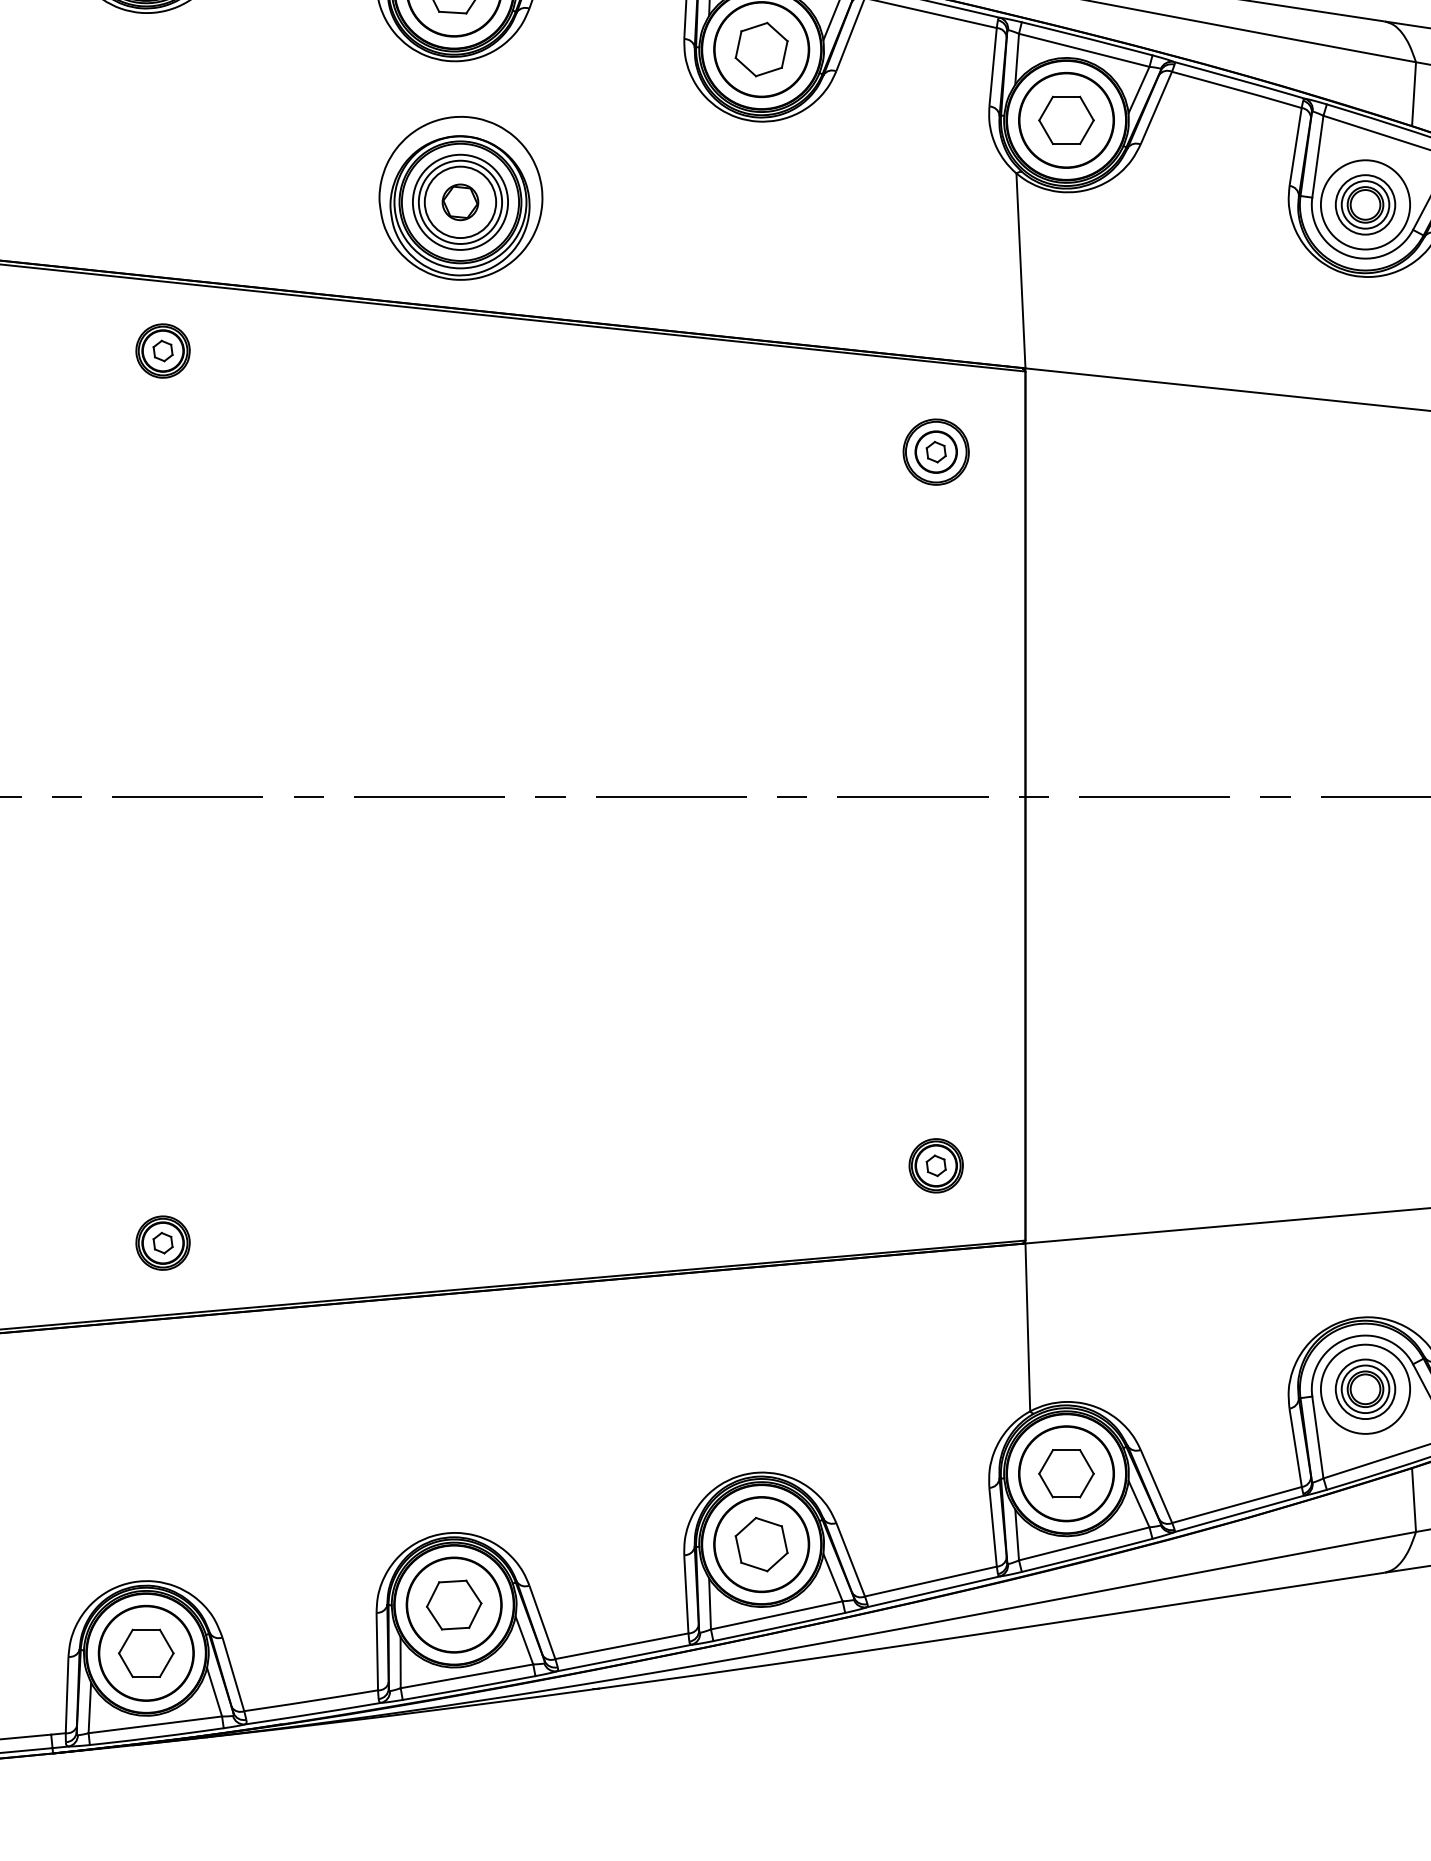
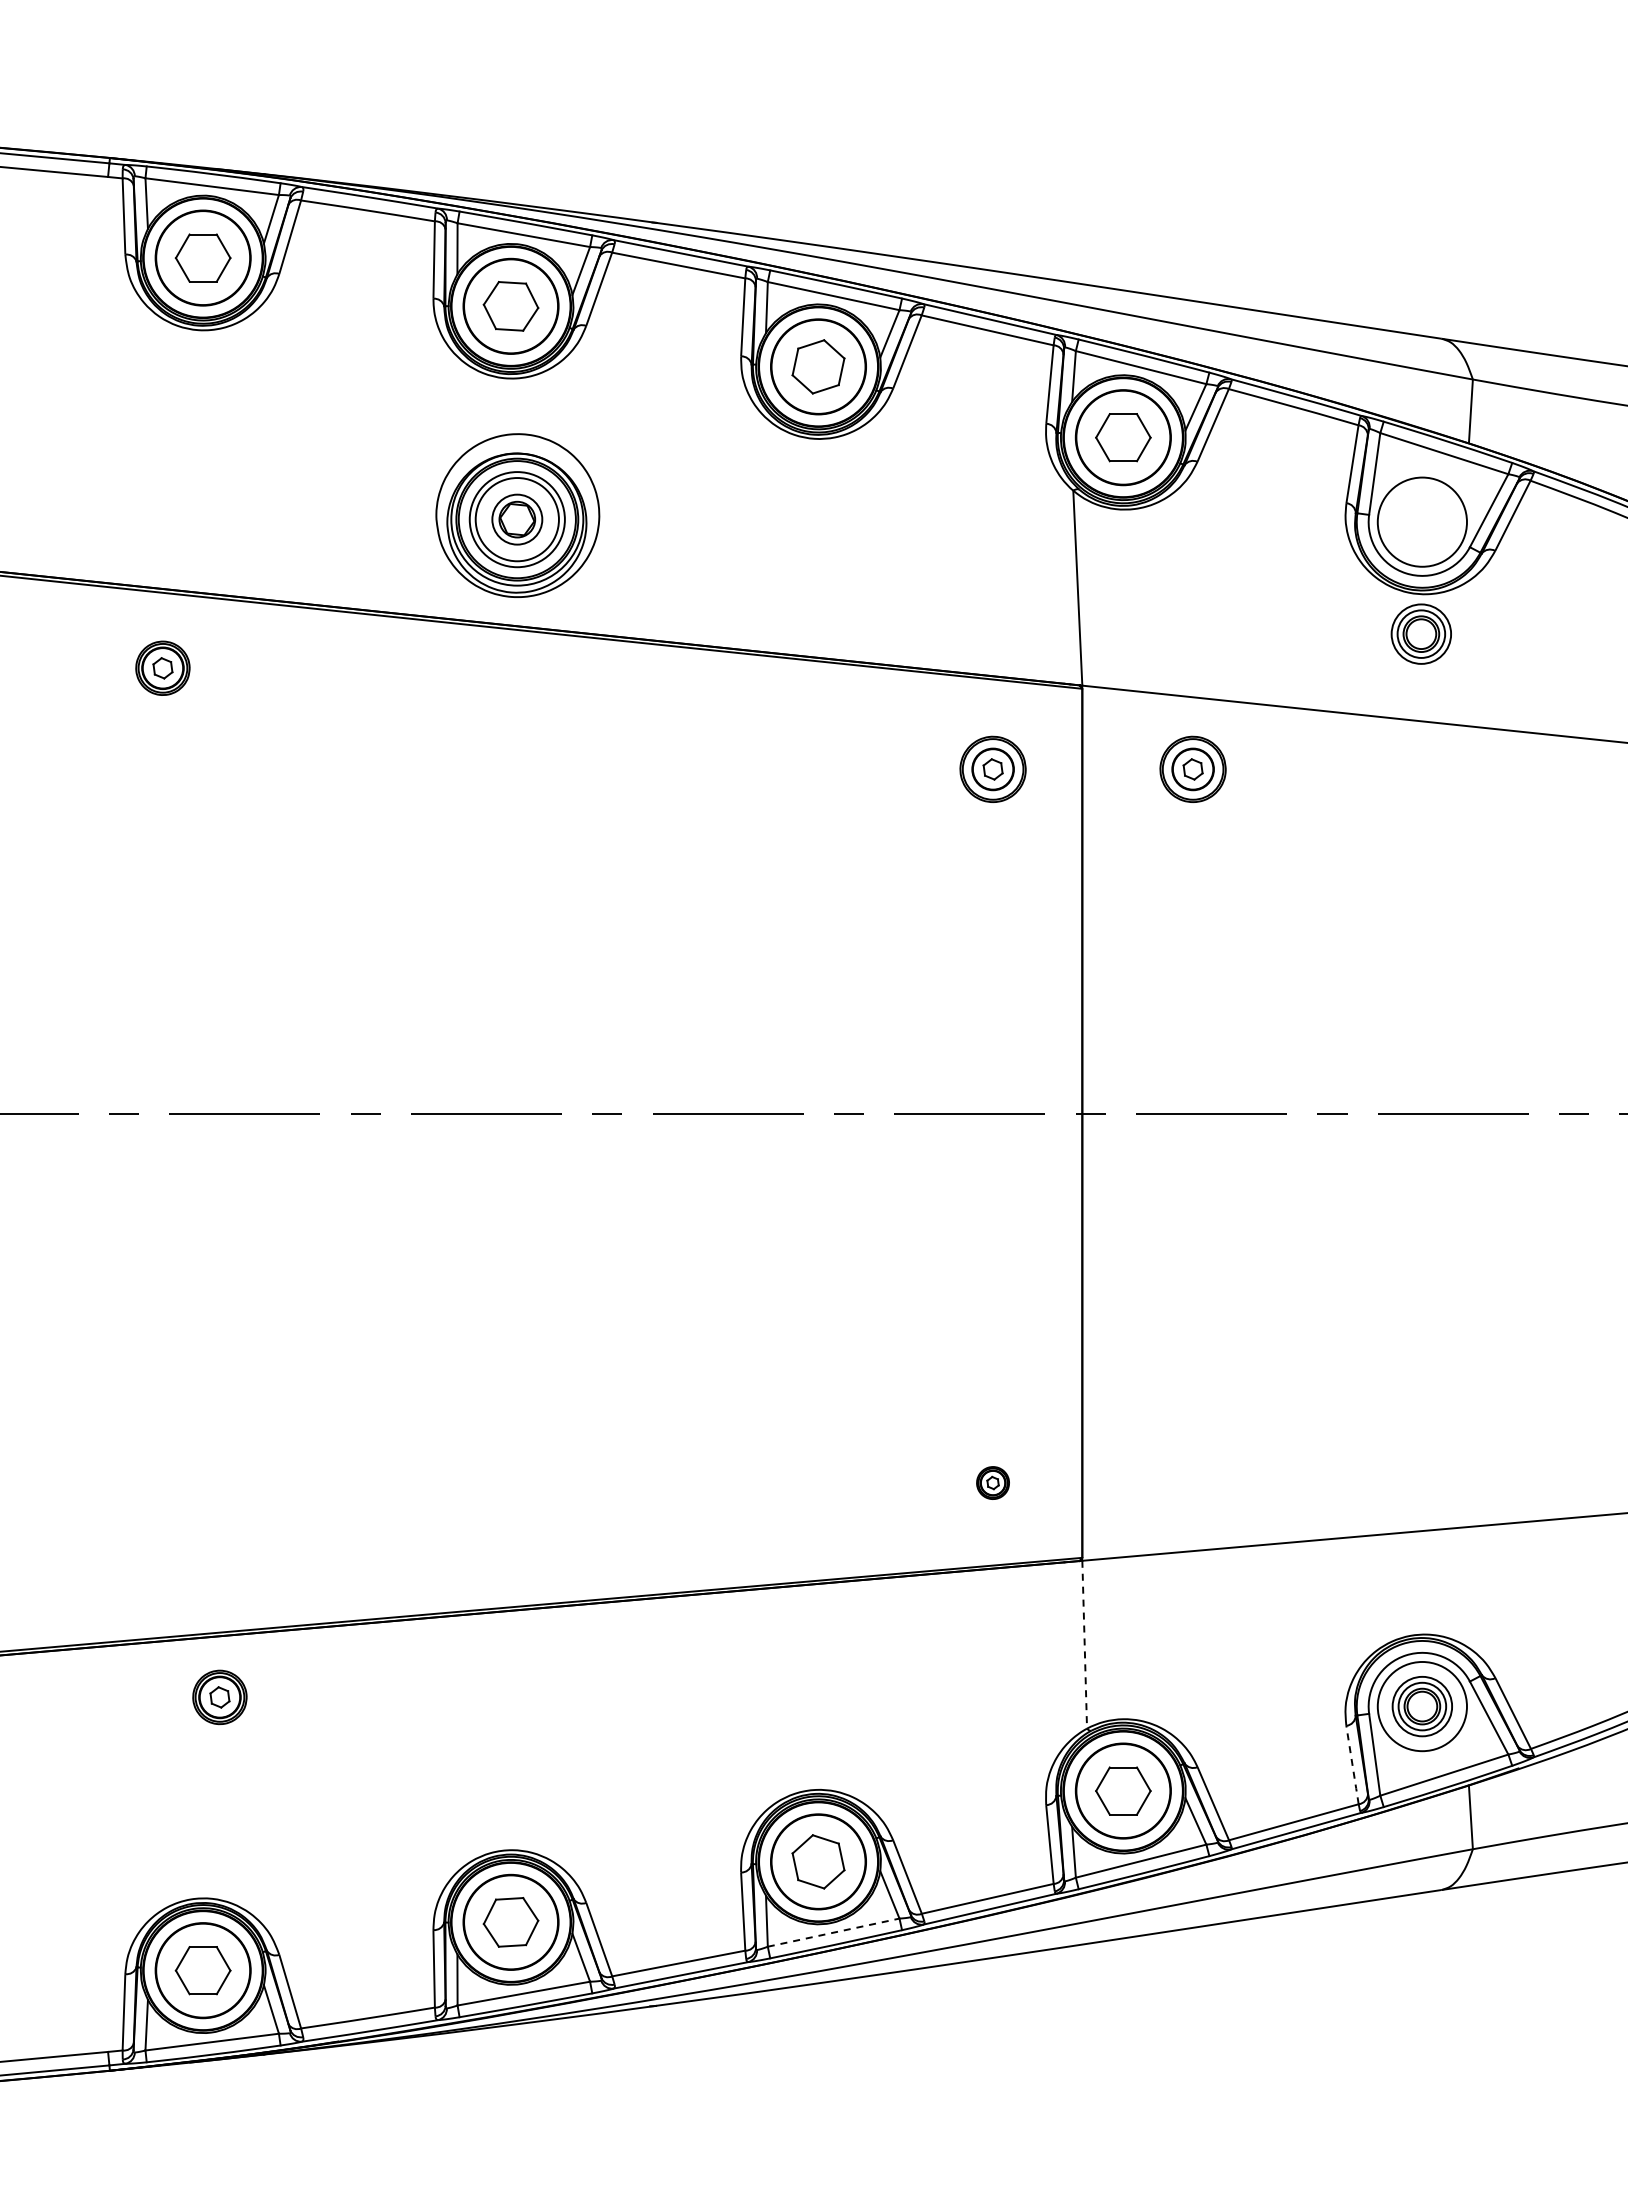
circle: (460, 202) -> (517, 519), size x0.7
part: (1364, 204) -> (1420, 633), moved
part: (162, 350) -> (162, 667), moved
part: (1135, 451) -> (1192, 768), added
part: (935, 1165) -> (992, 1482), size x0.6
part: (162, 1243) -> (219, 1697), moved
line: (1027, 1327) -> (1084, 1644), solid -> dashed
line: (1295, 1448) -> (1352, 1765), solid -> dashed
line: (777, 1615) -> (834, 1932), solid -> dashed

